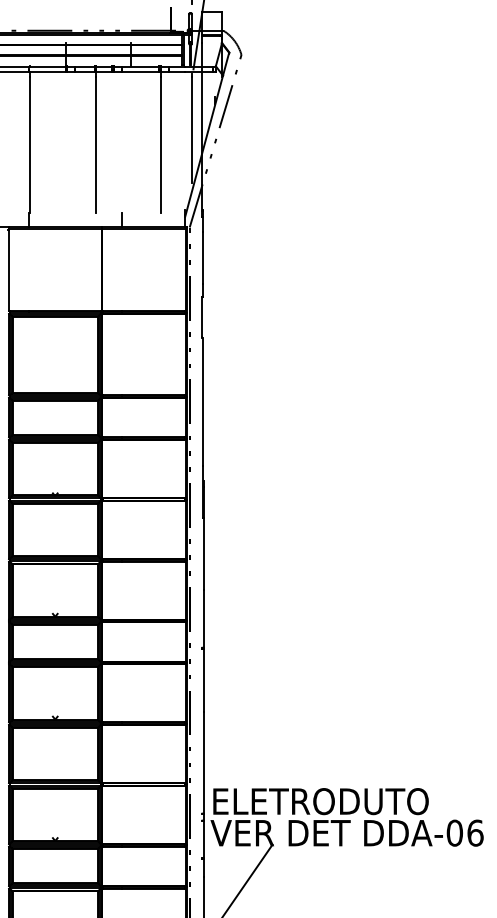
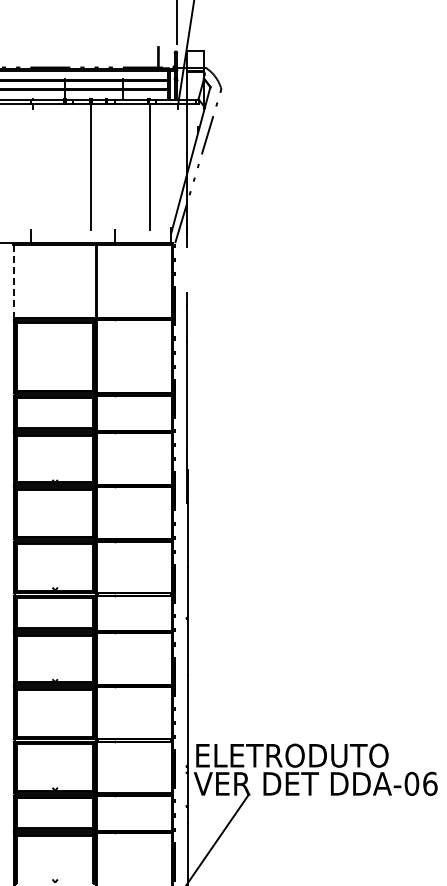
line: (192, 129) -> (177, 155), removed
line: (29, 144) -> (32, 169), removed
line: (202, 258) -> (186, 270), removed
line: (8, 270) -> (13, 281), solid -> dashed

